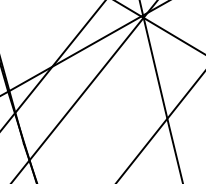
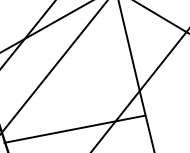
line: (101, 156) -> (73, 128), added

